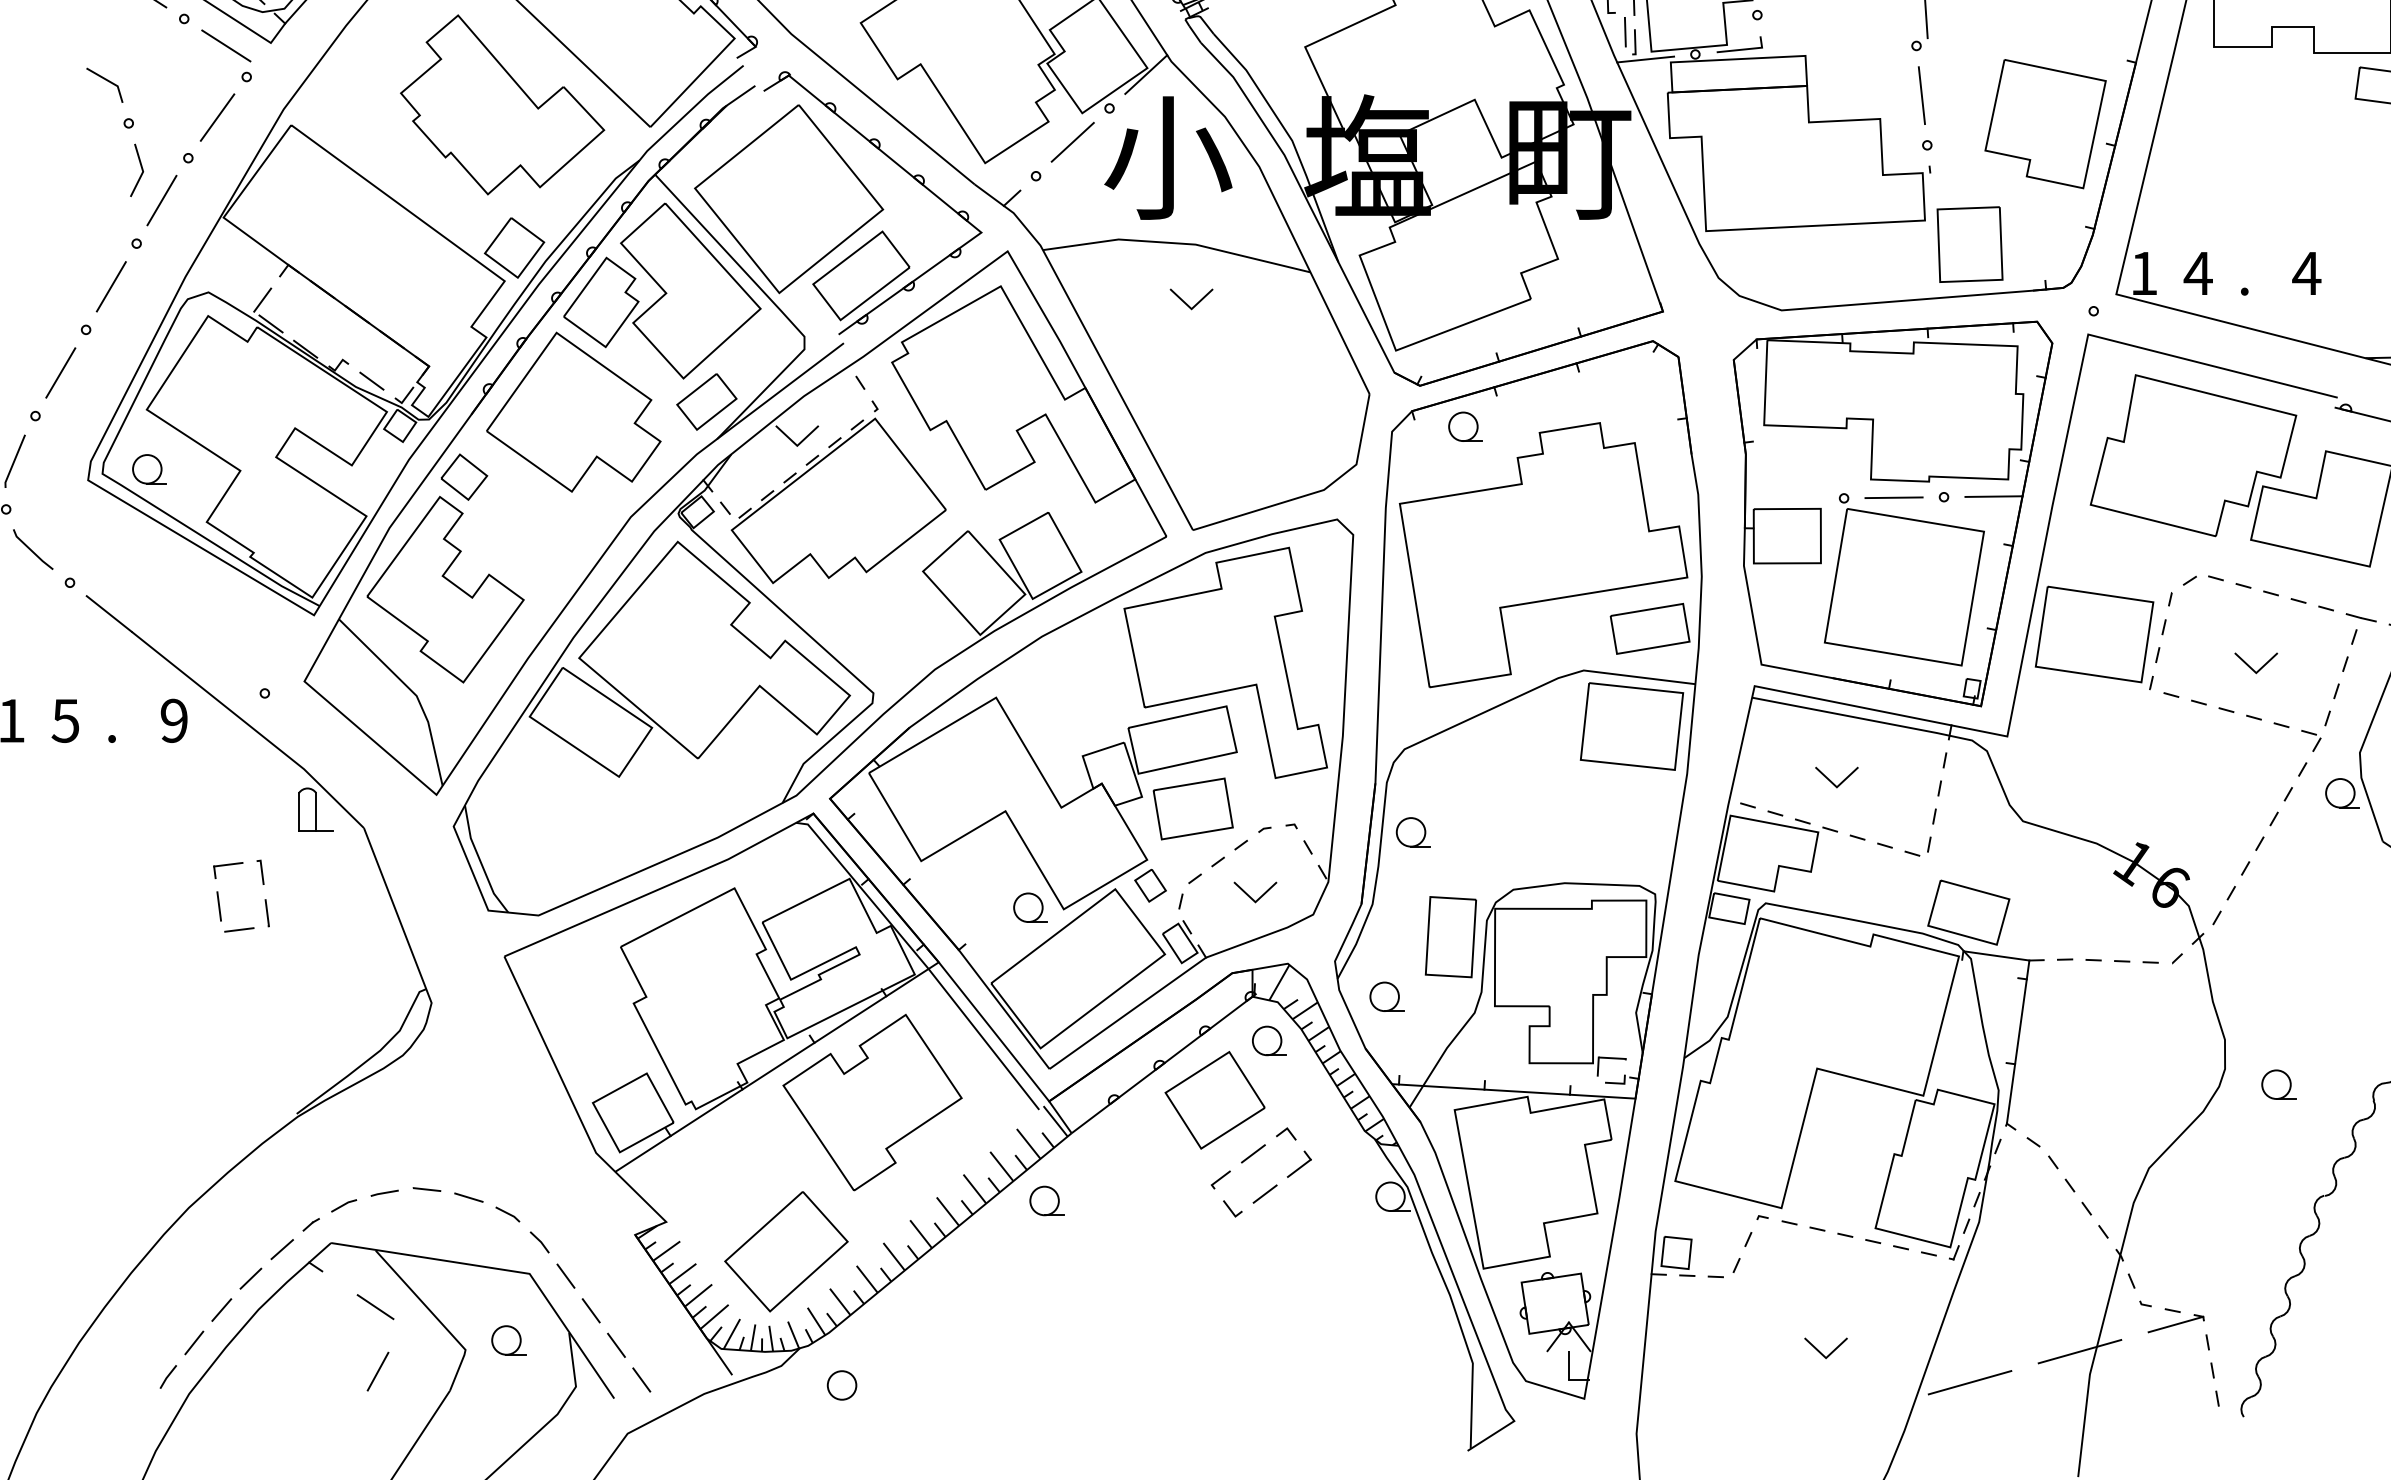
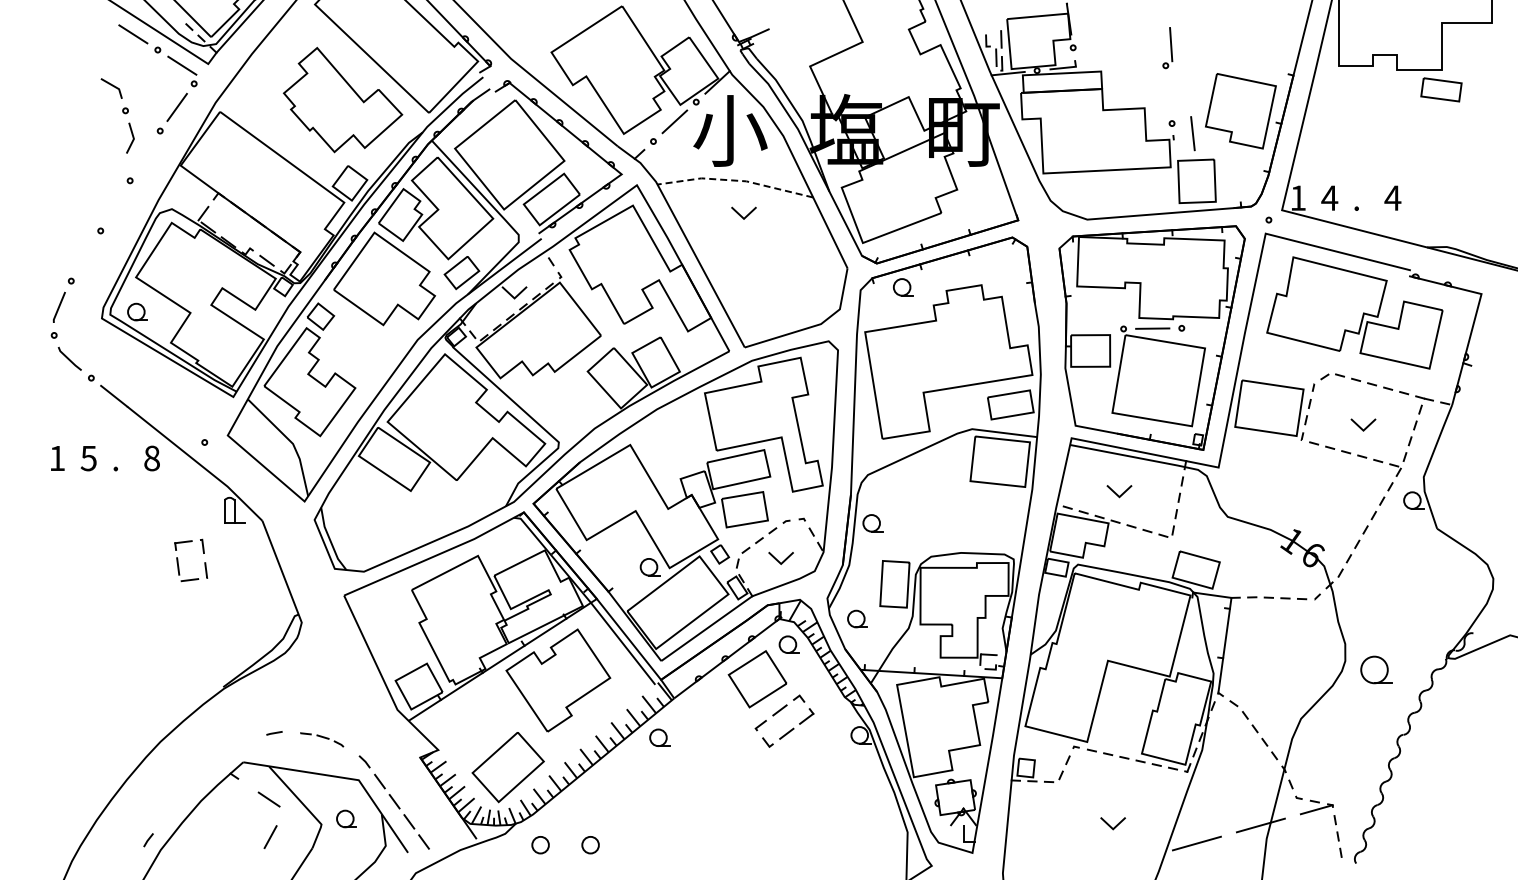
line: (1921, 95) -> (1192, 133), moved
line: (161, 200) -> (144, 155), removed
line: (1177, 243) -> (735, 180), solid -> dashed
line: (111, 286) -> (115, 205), removed
line: (59, 372) -> (85, 255), removed
line: (1993, 495) -> (1210, 327), removed
text: (173, 720) -> (151, 458), 9 -> 8
part: (2278, 1085) -> (1376, 670), size x1.6
part: (465, 1203) -> (321, 739), size x0.7
part: (269, 1276) -> (207, 781), removed
circle: (927, 1386) -> (590, 845), added

